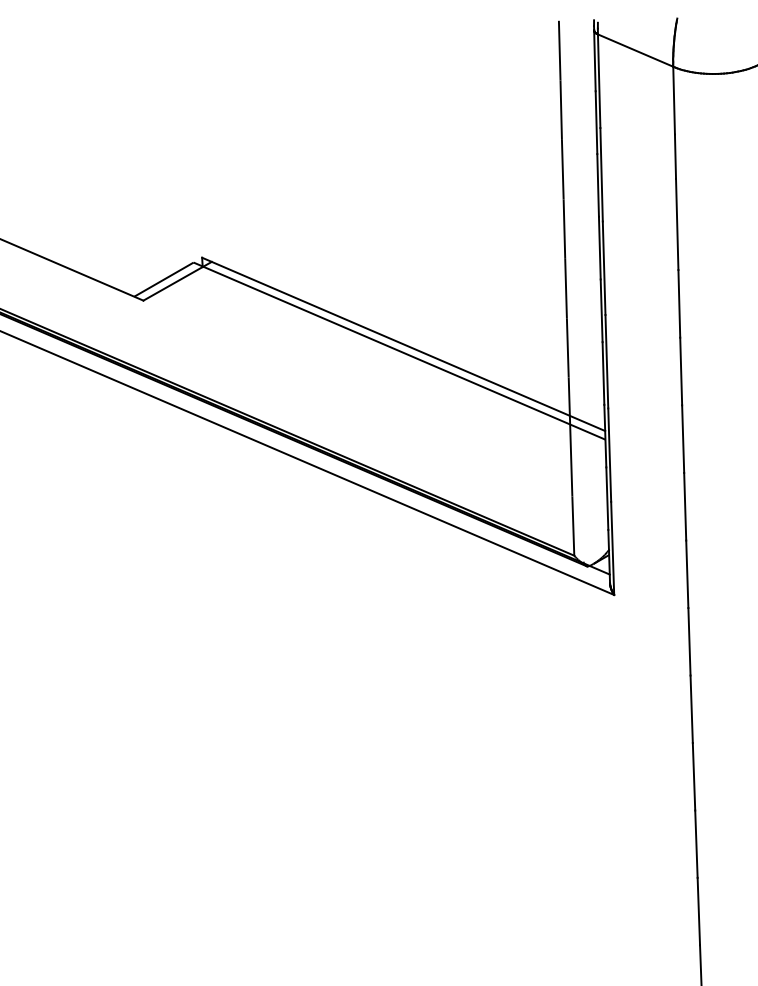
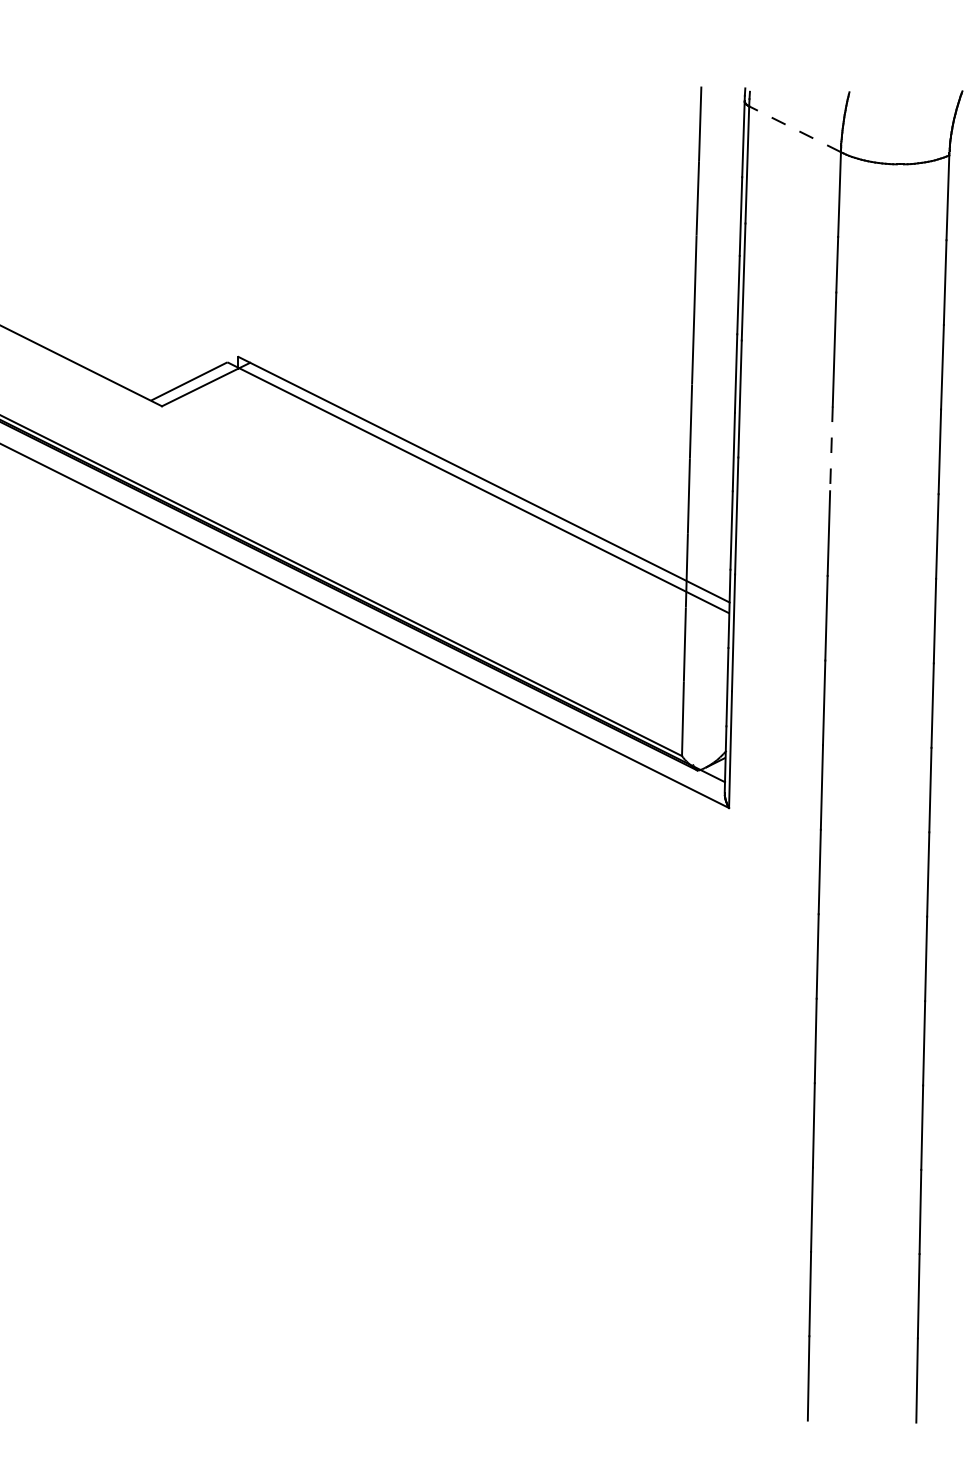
line: (635, 50) -> (794, 129), solid -> dashed
line: (679, 304) -> (831, 449), solid -> dashed

